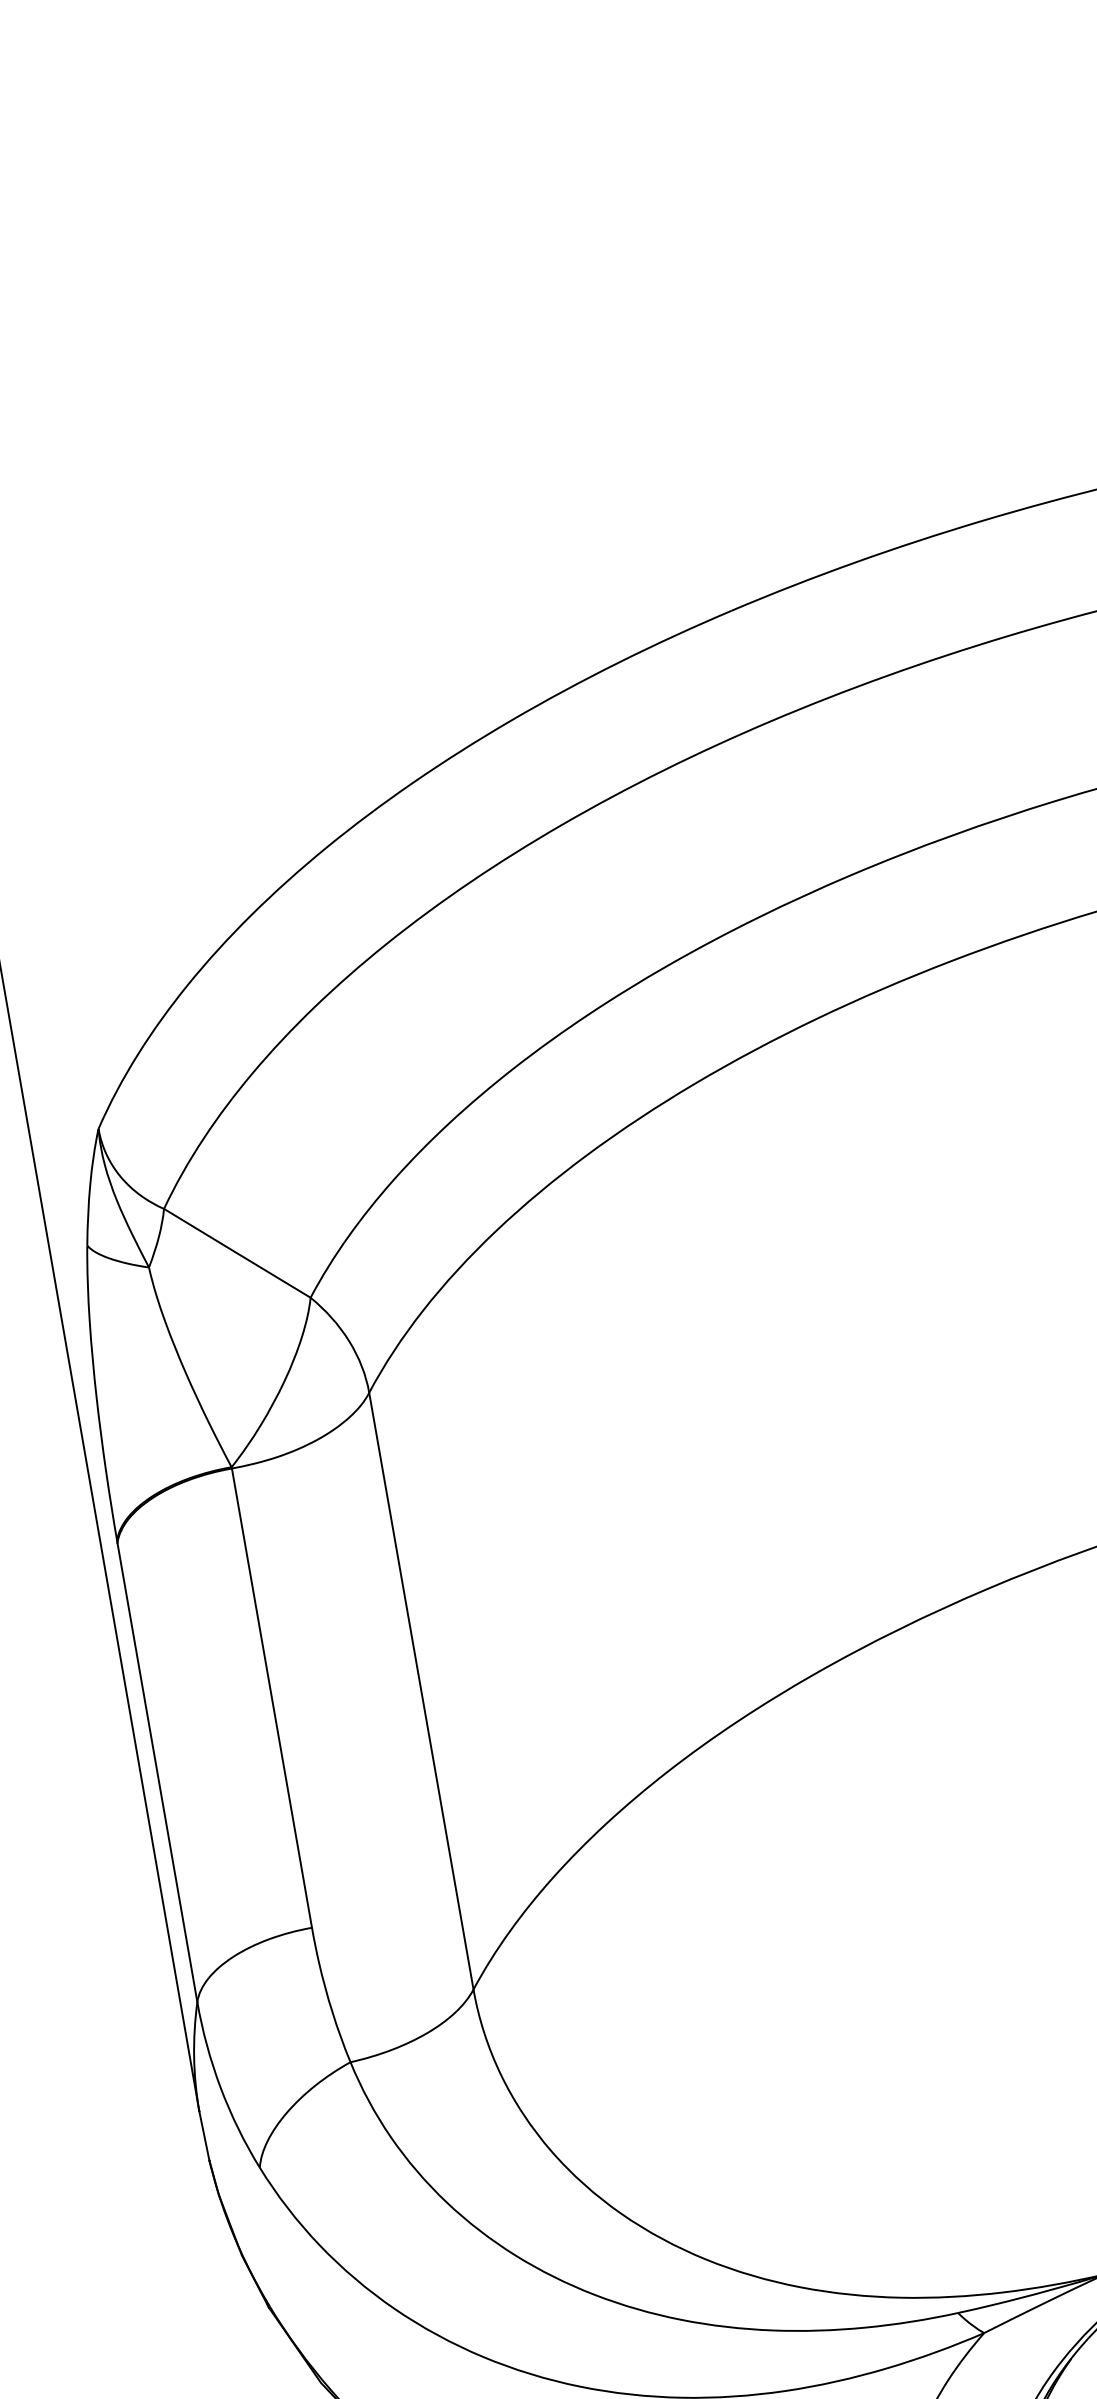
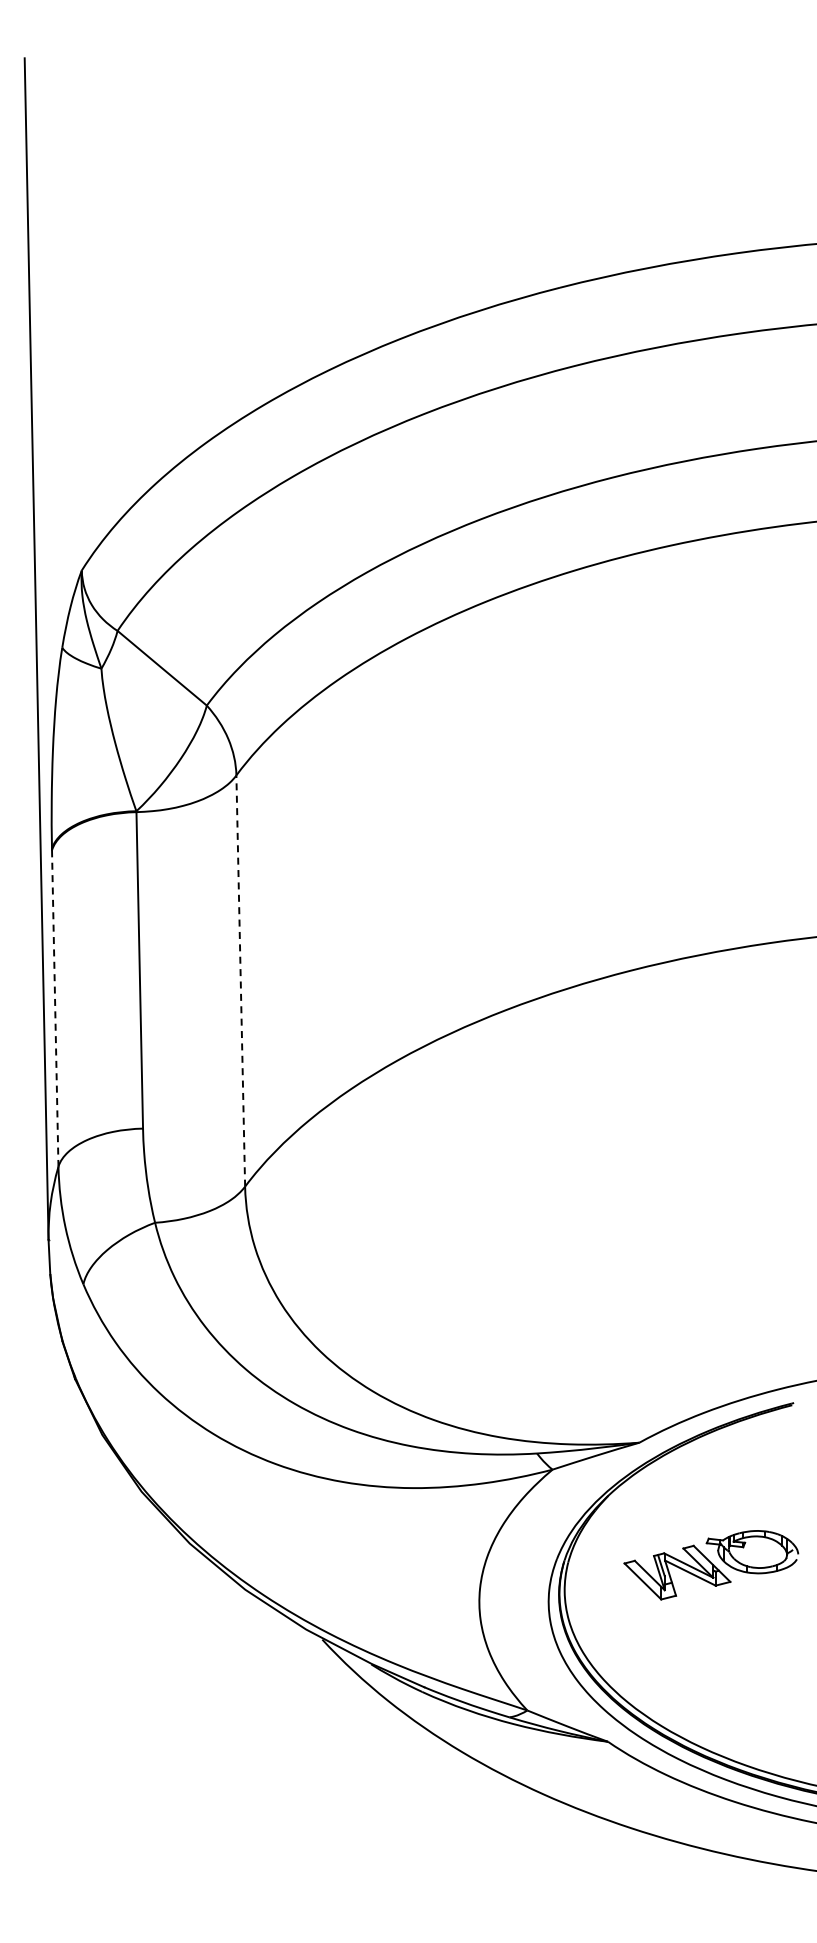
line: (421, 1691) -> (240, 981), solid -> dashed
line: (158, 1773) -> (55, 1009), solid -> dashed

